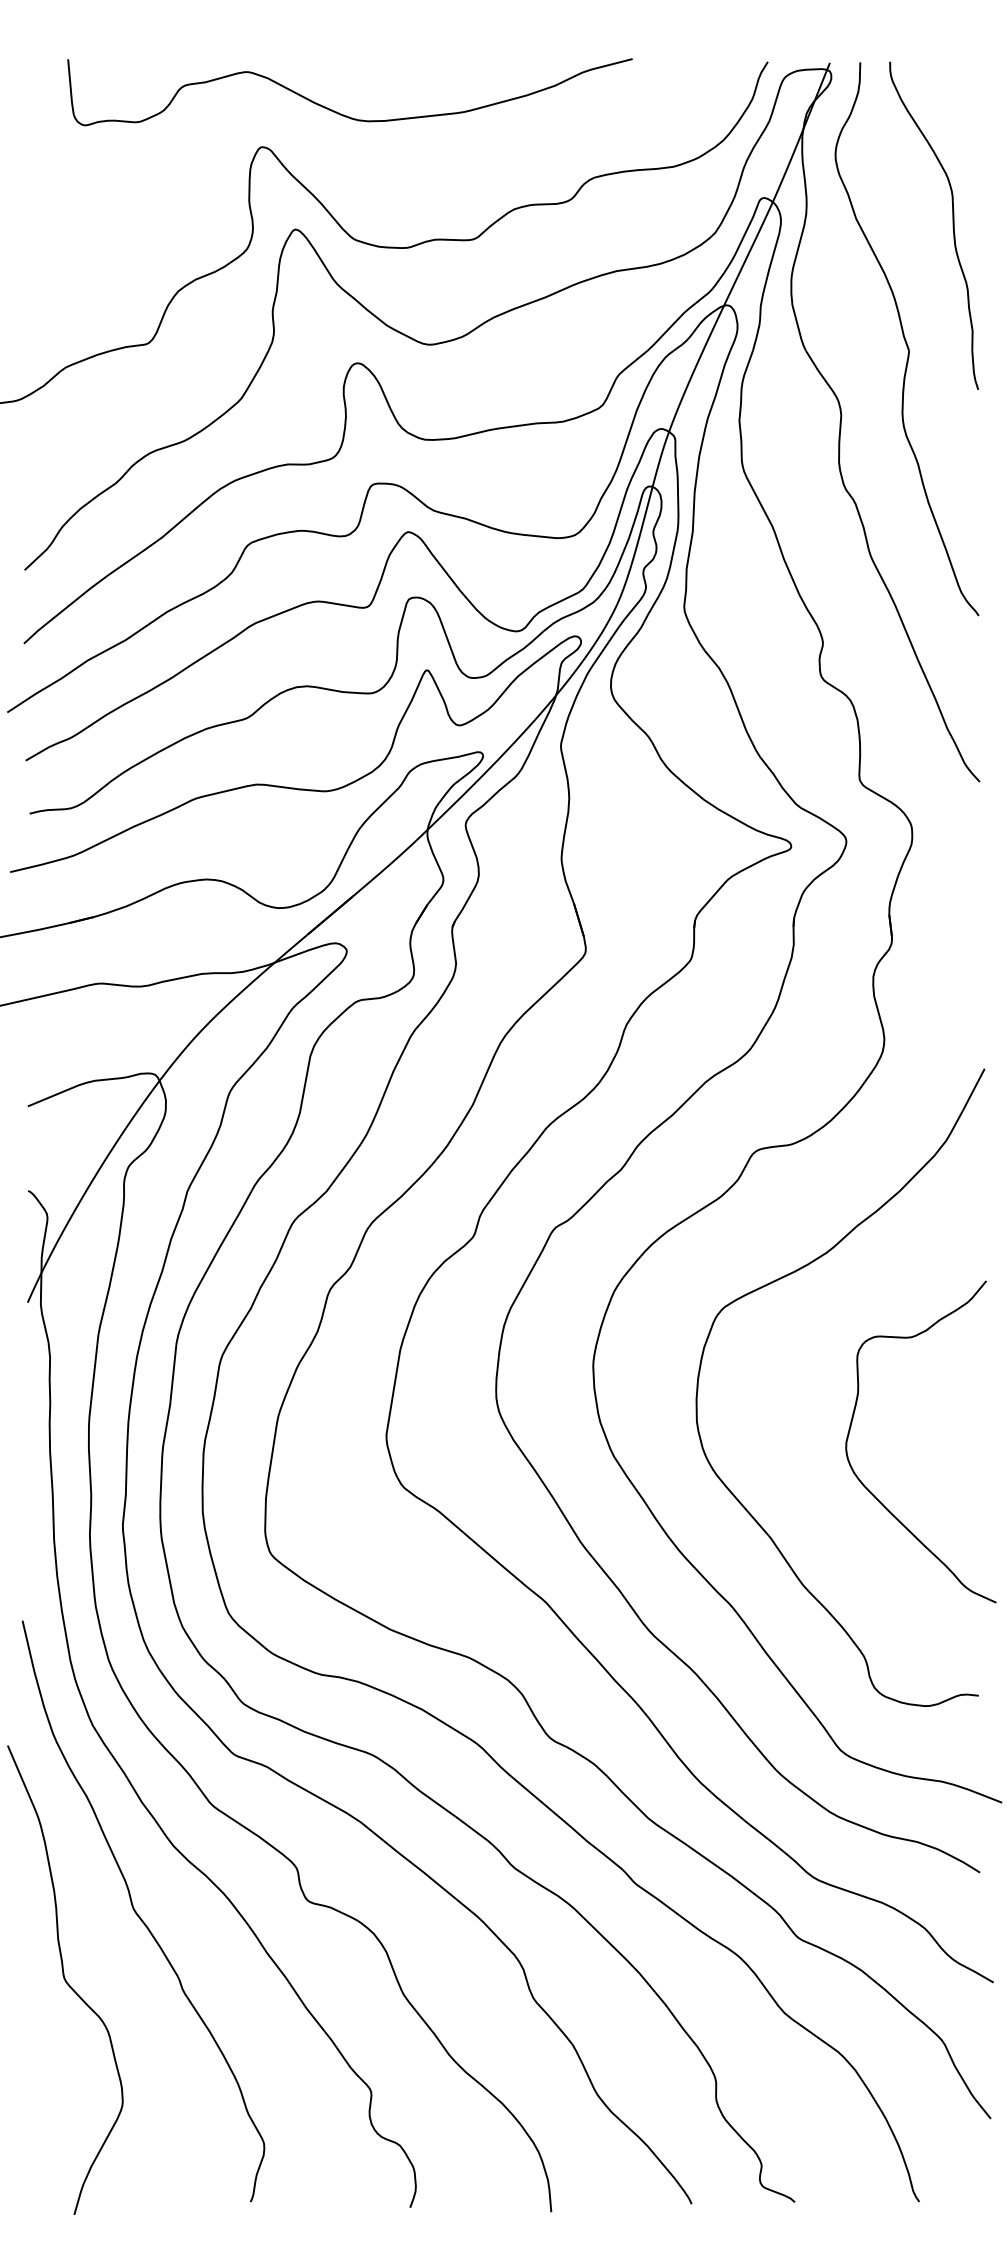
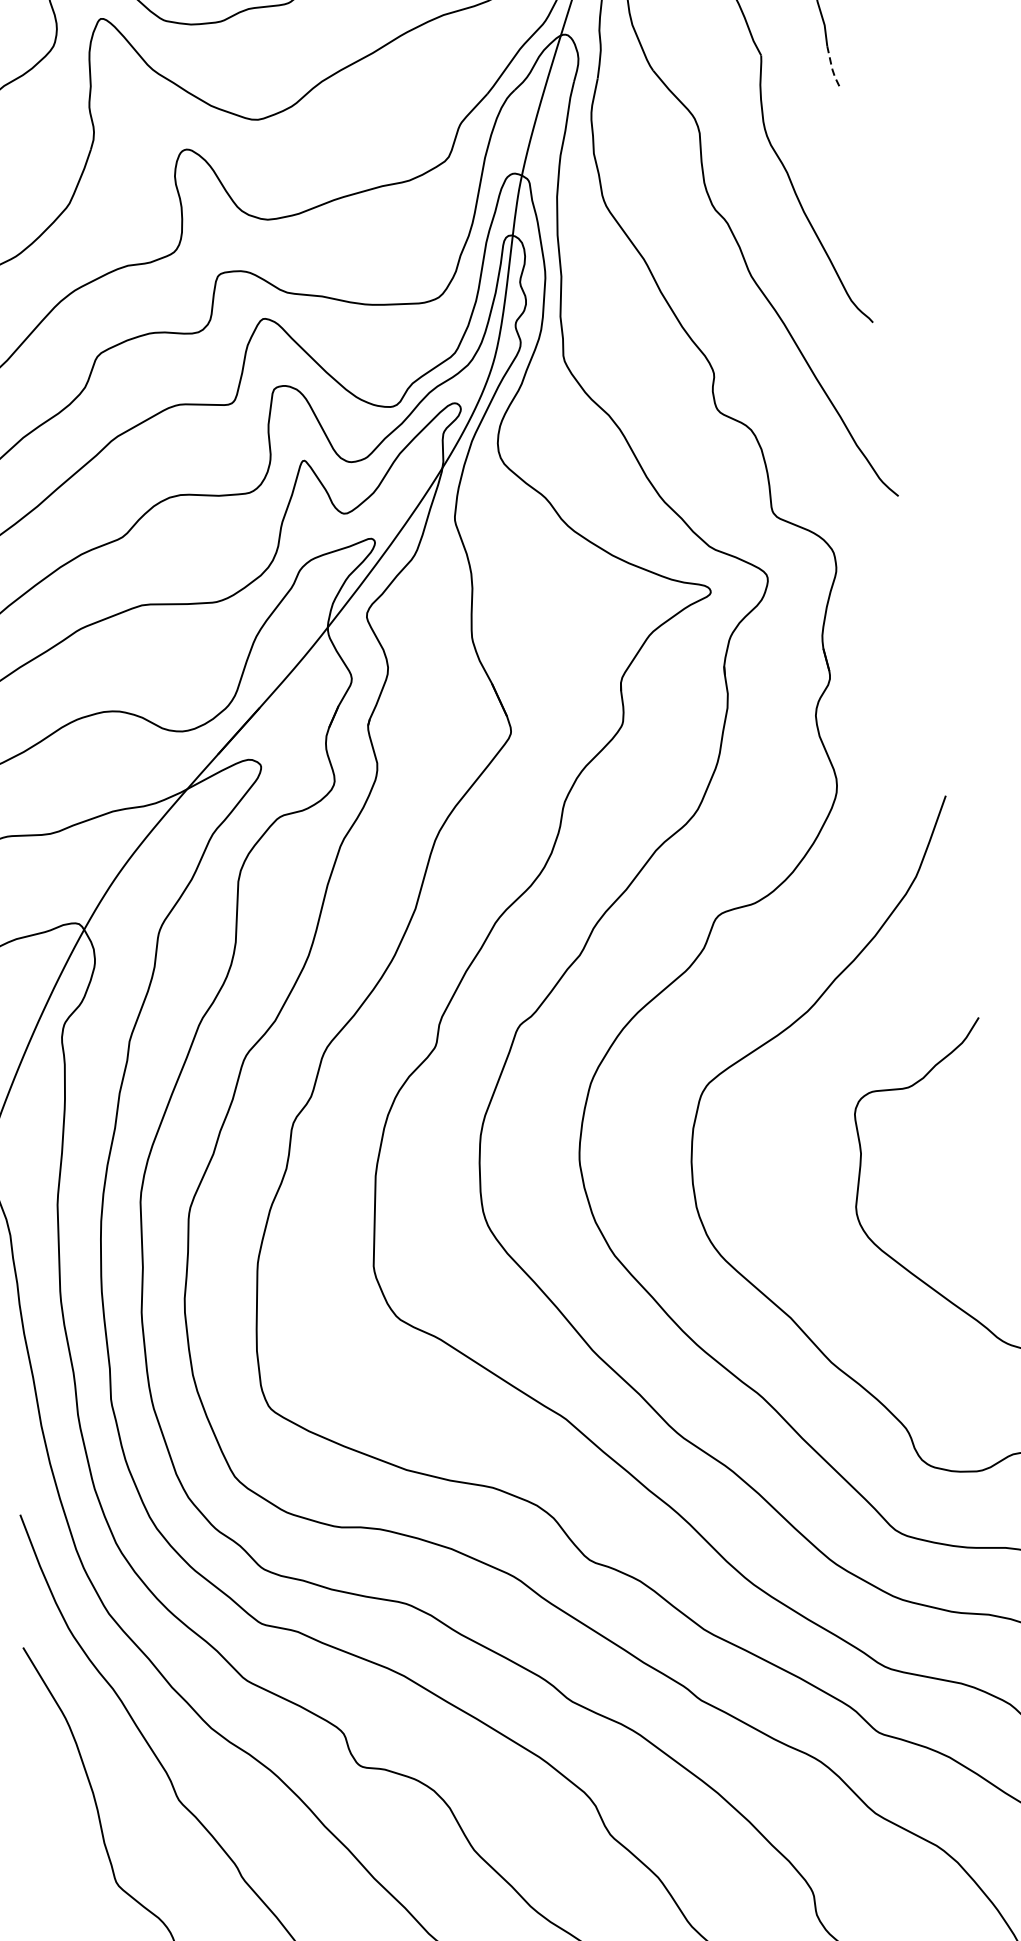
line: (973, 371) -> (831, 67), solid -> dashed

